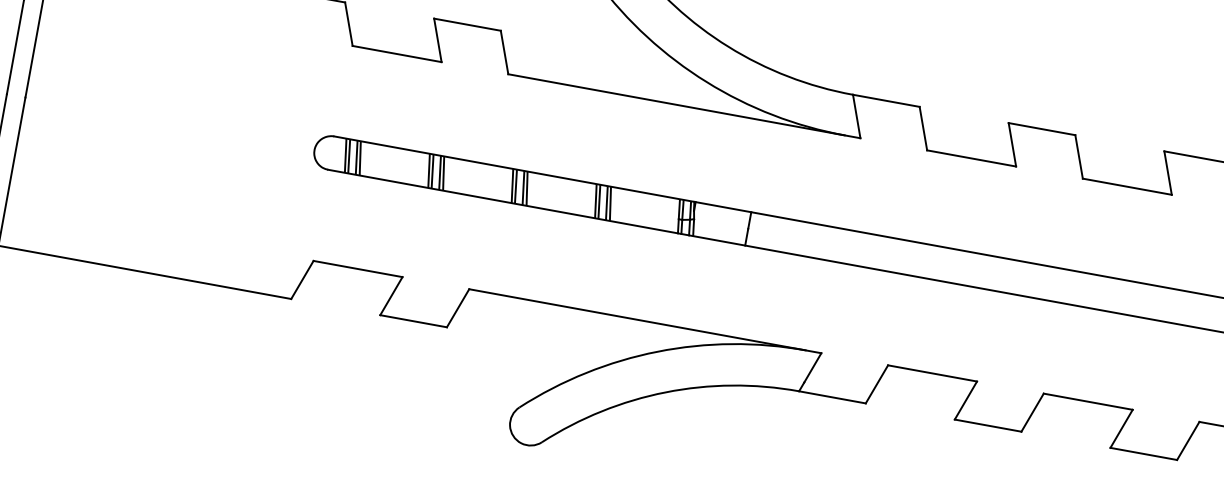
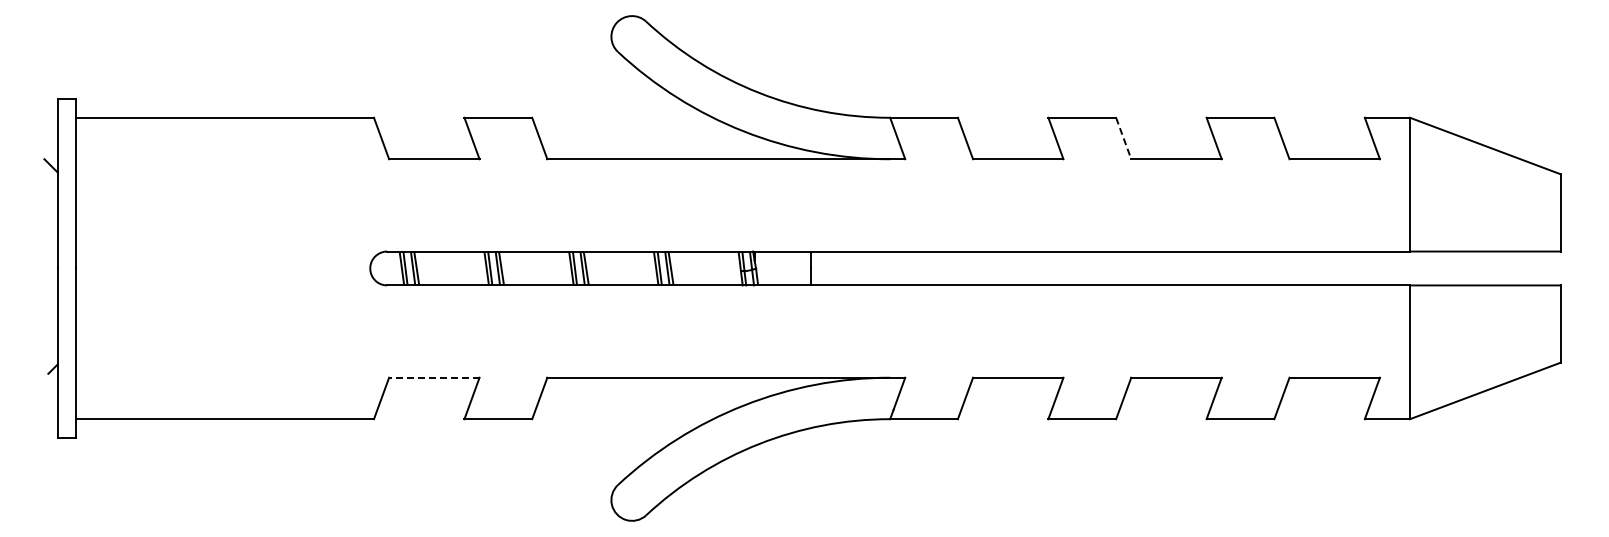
line: (1078, 156) -> (1123, 138), solid -> dashed
line: (357, 268) -> (433, 377), solid -> dashed

